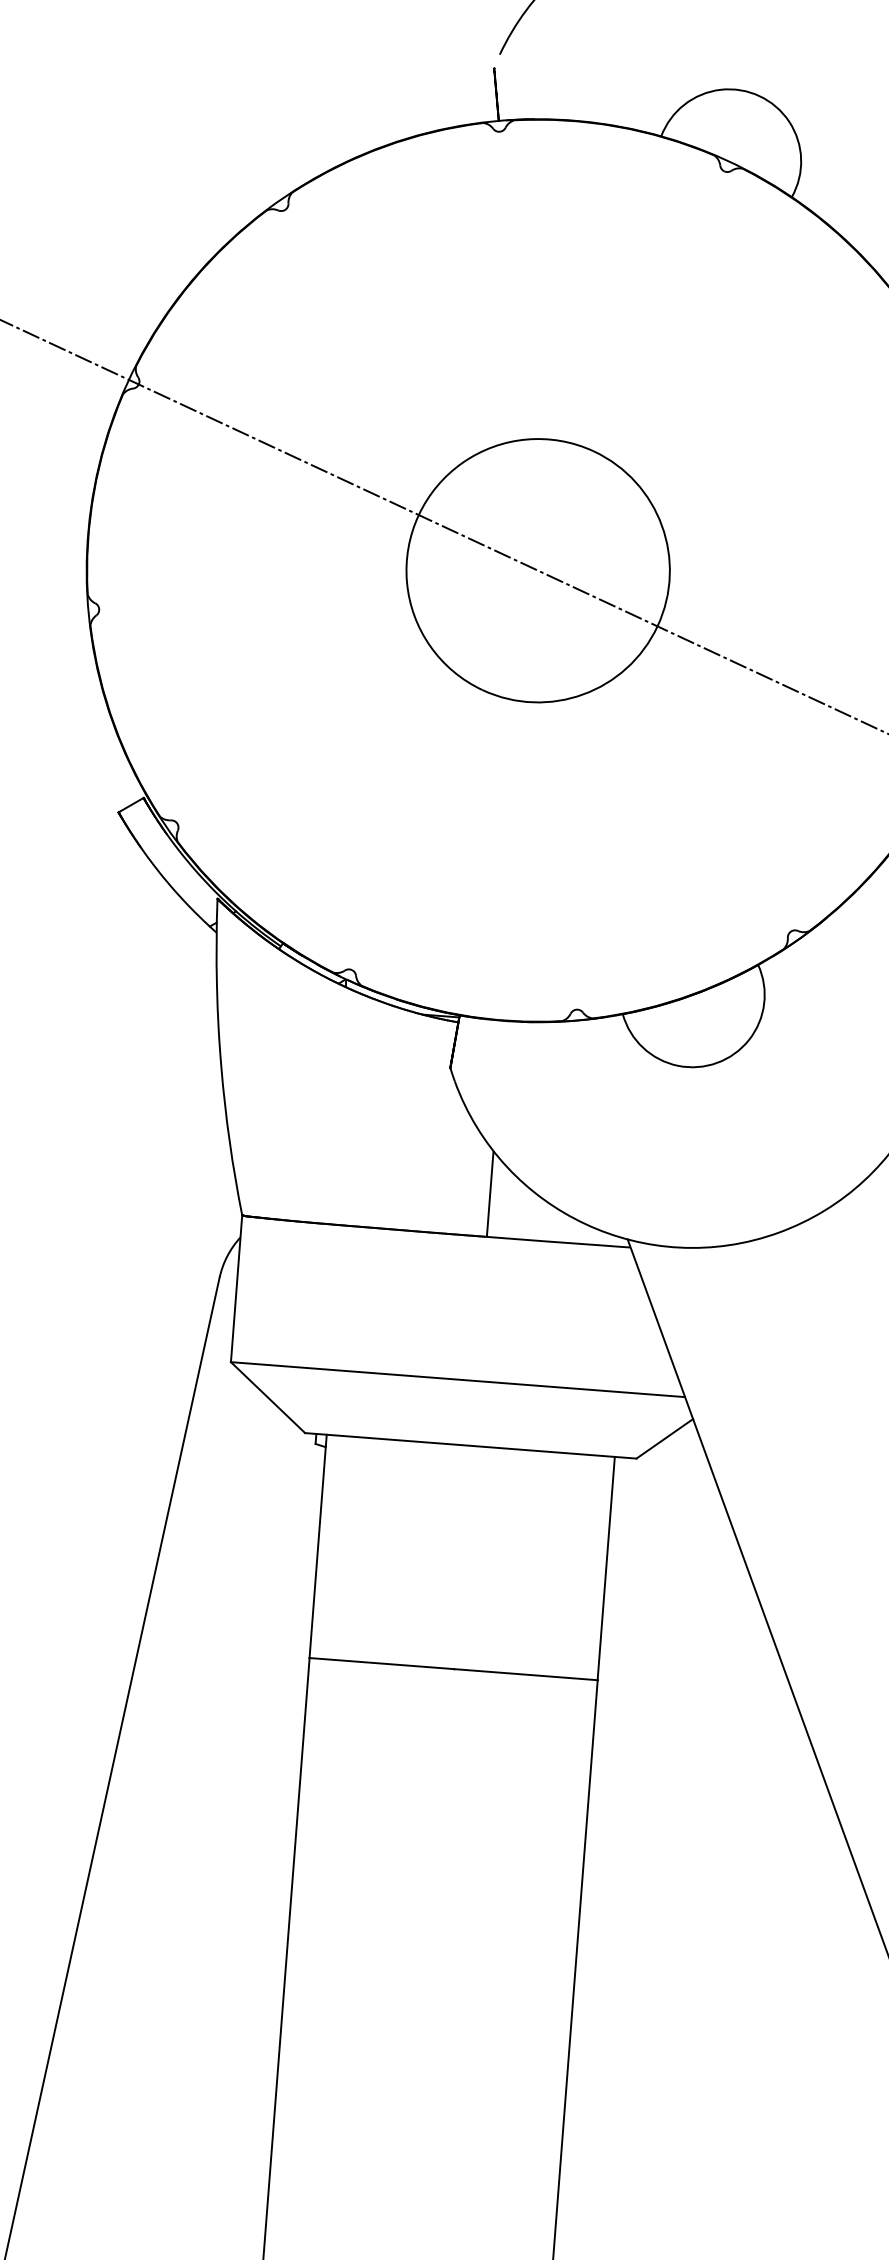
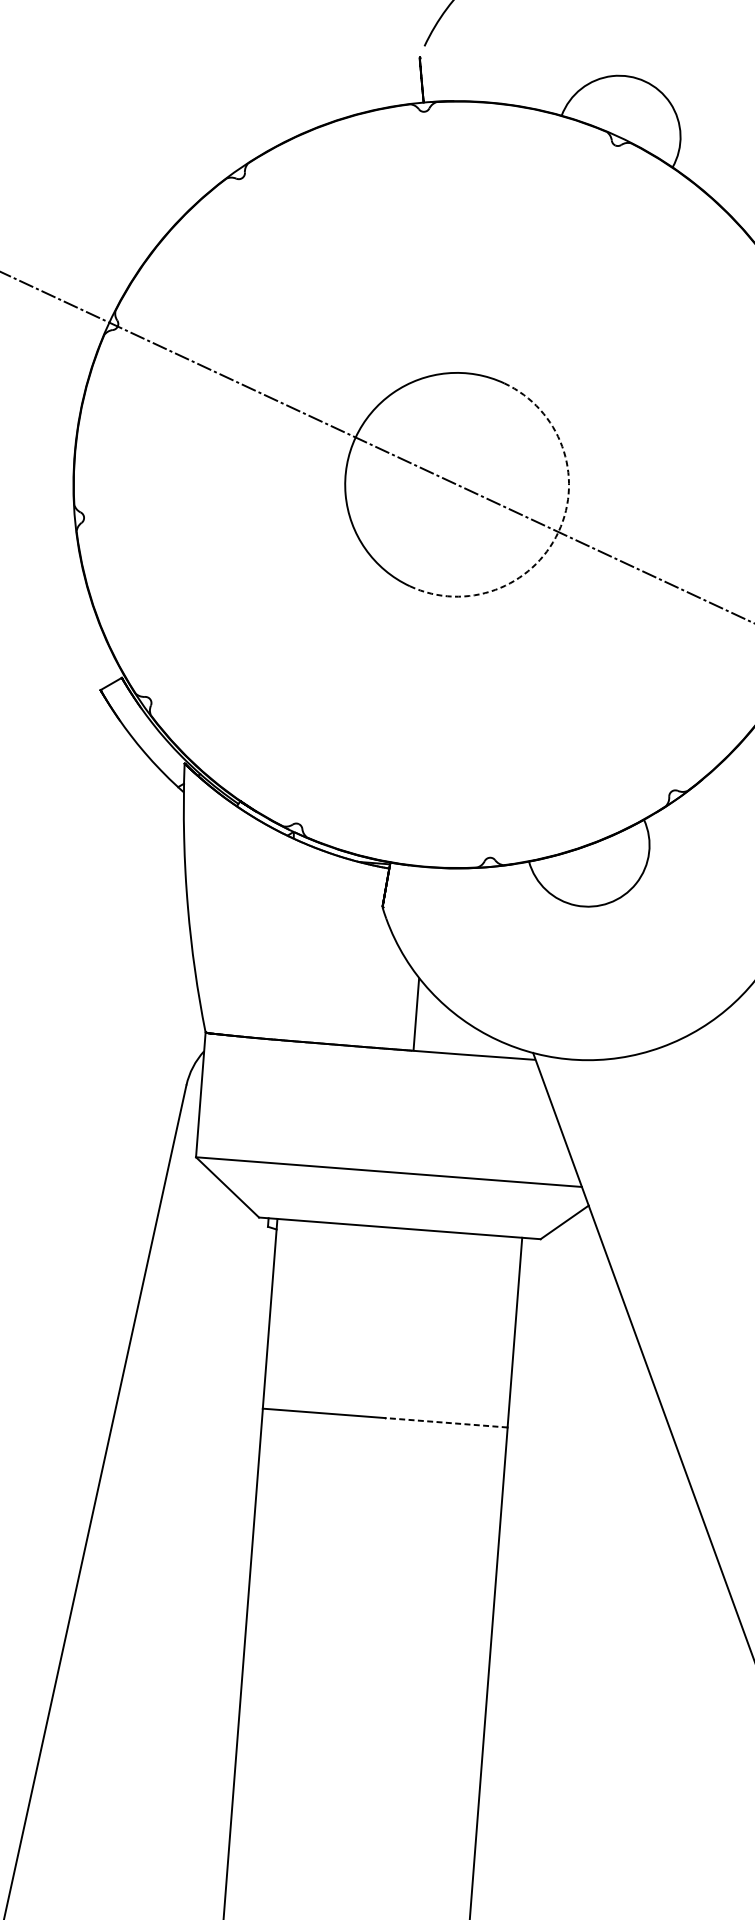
arc: (657, 626) -> (558, 532), solid -> dashed
line: (525, 1674) -> (446, 1422), solid -> dashed

